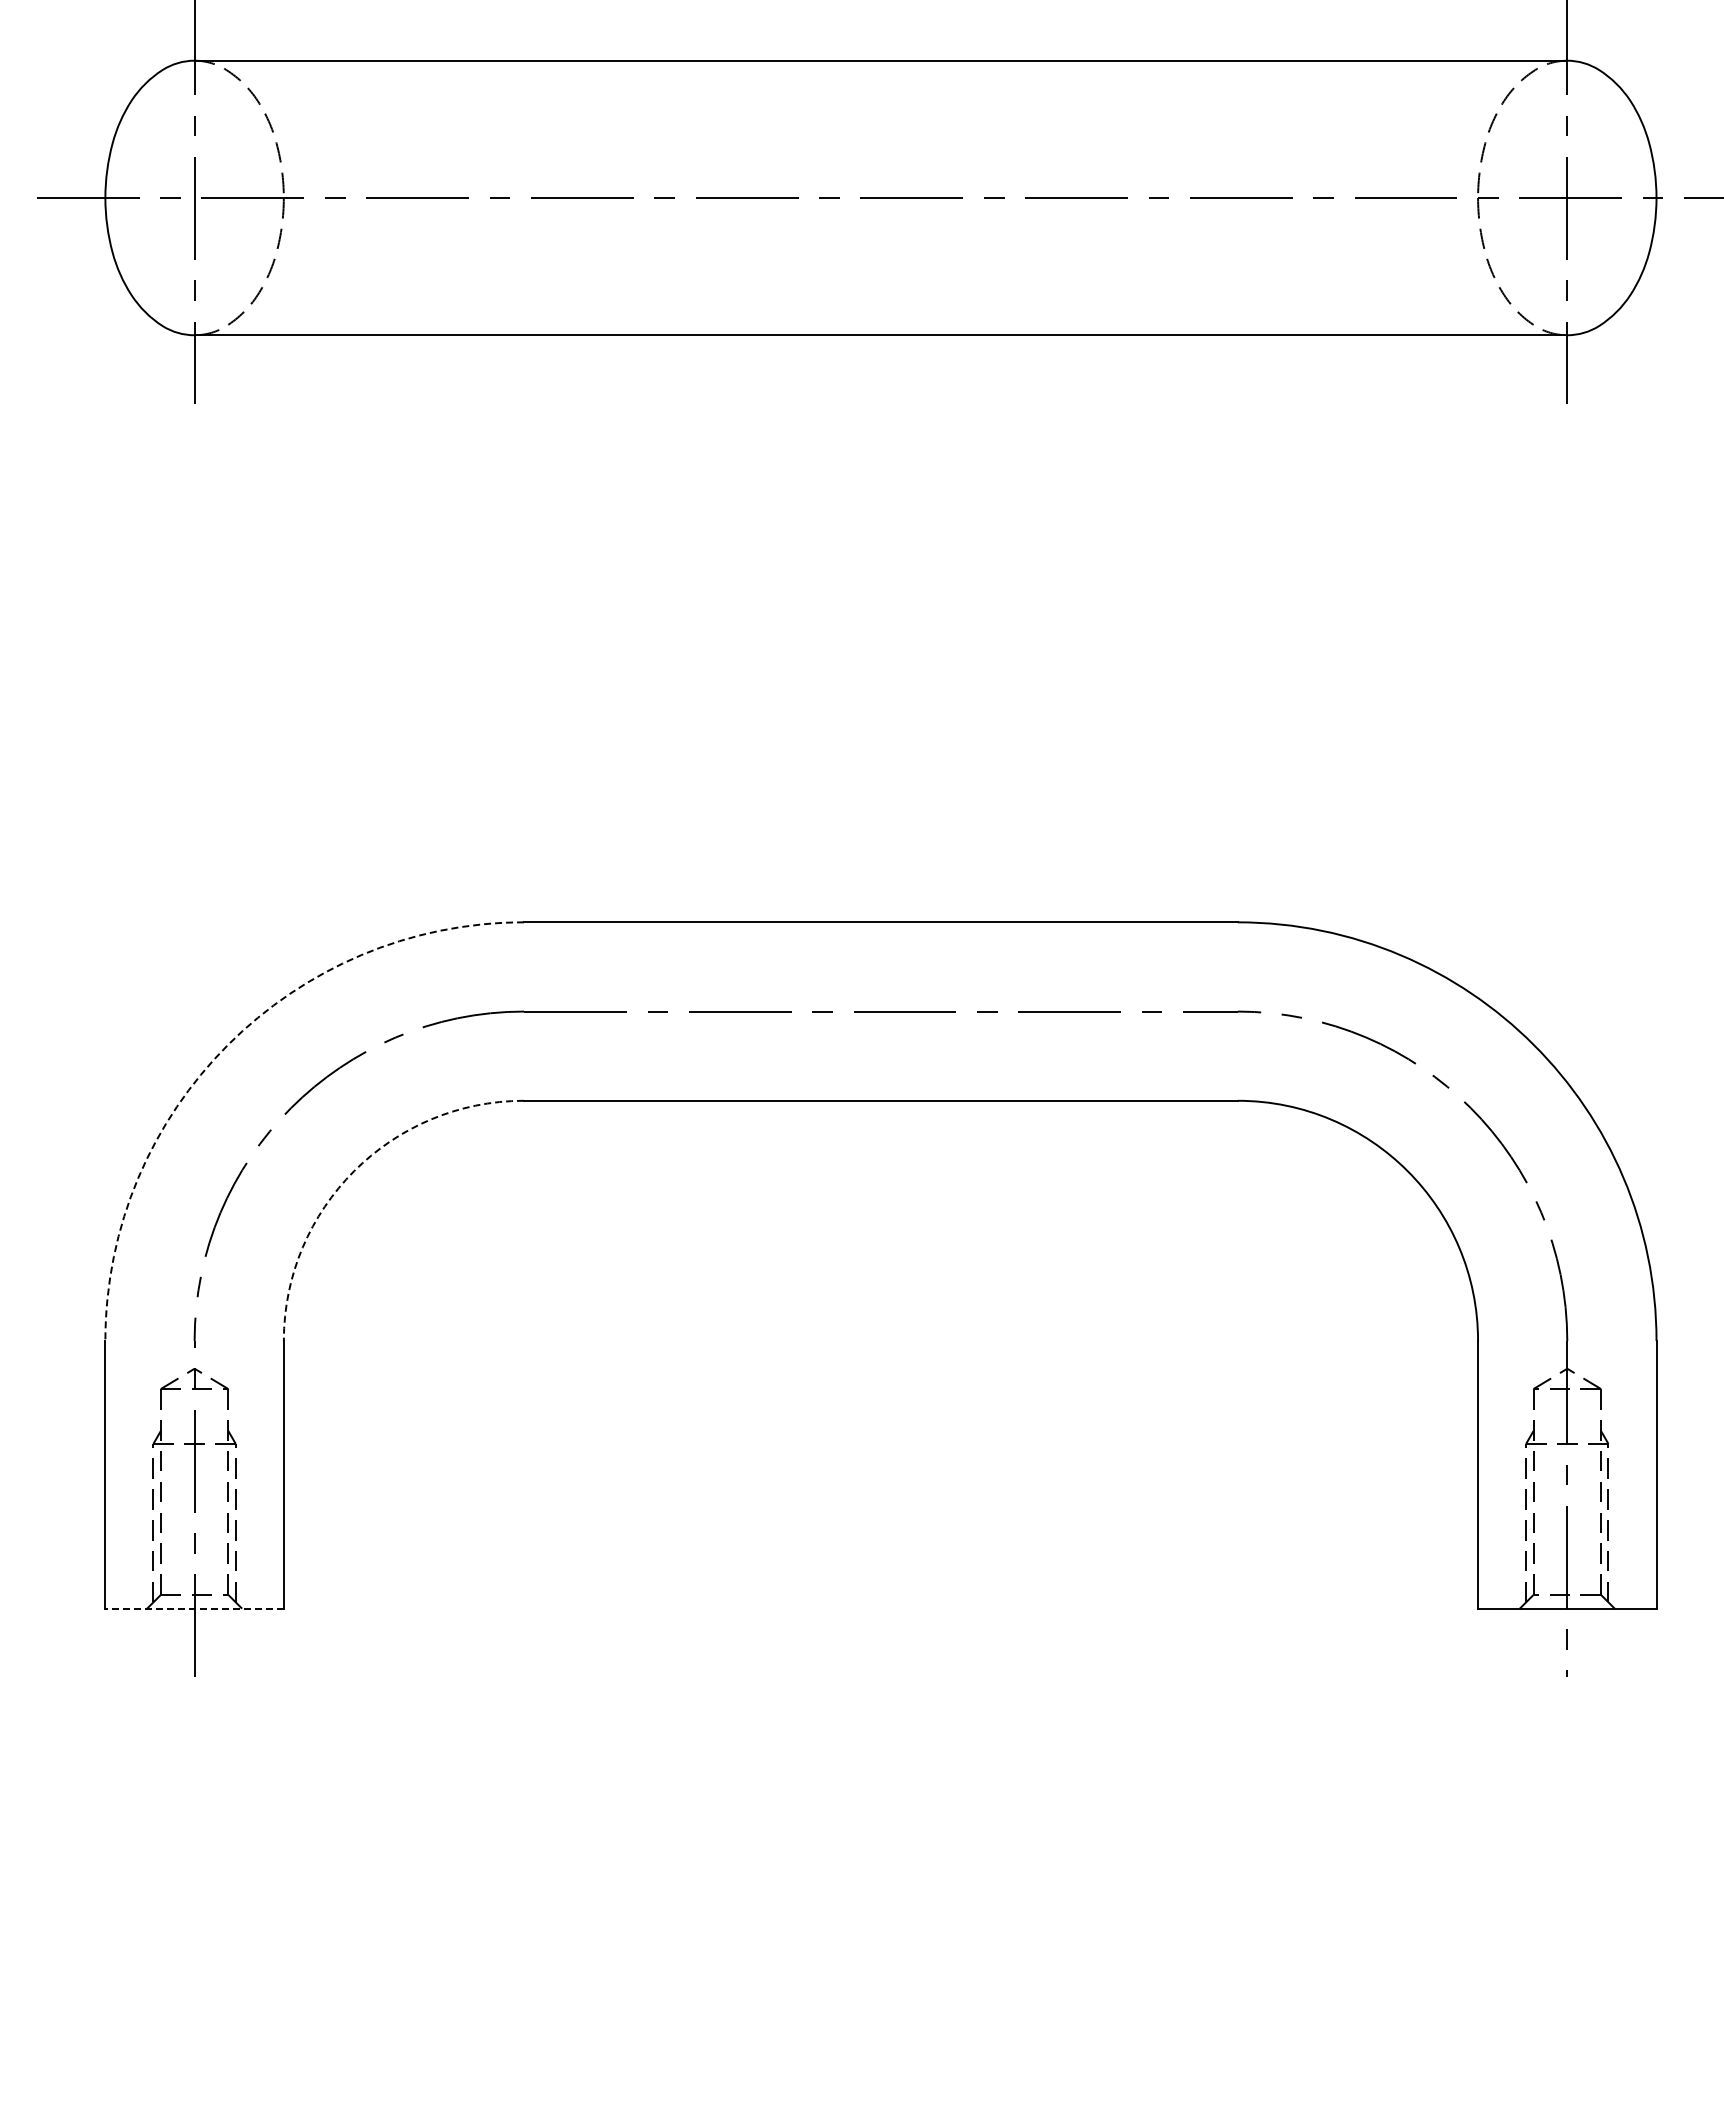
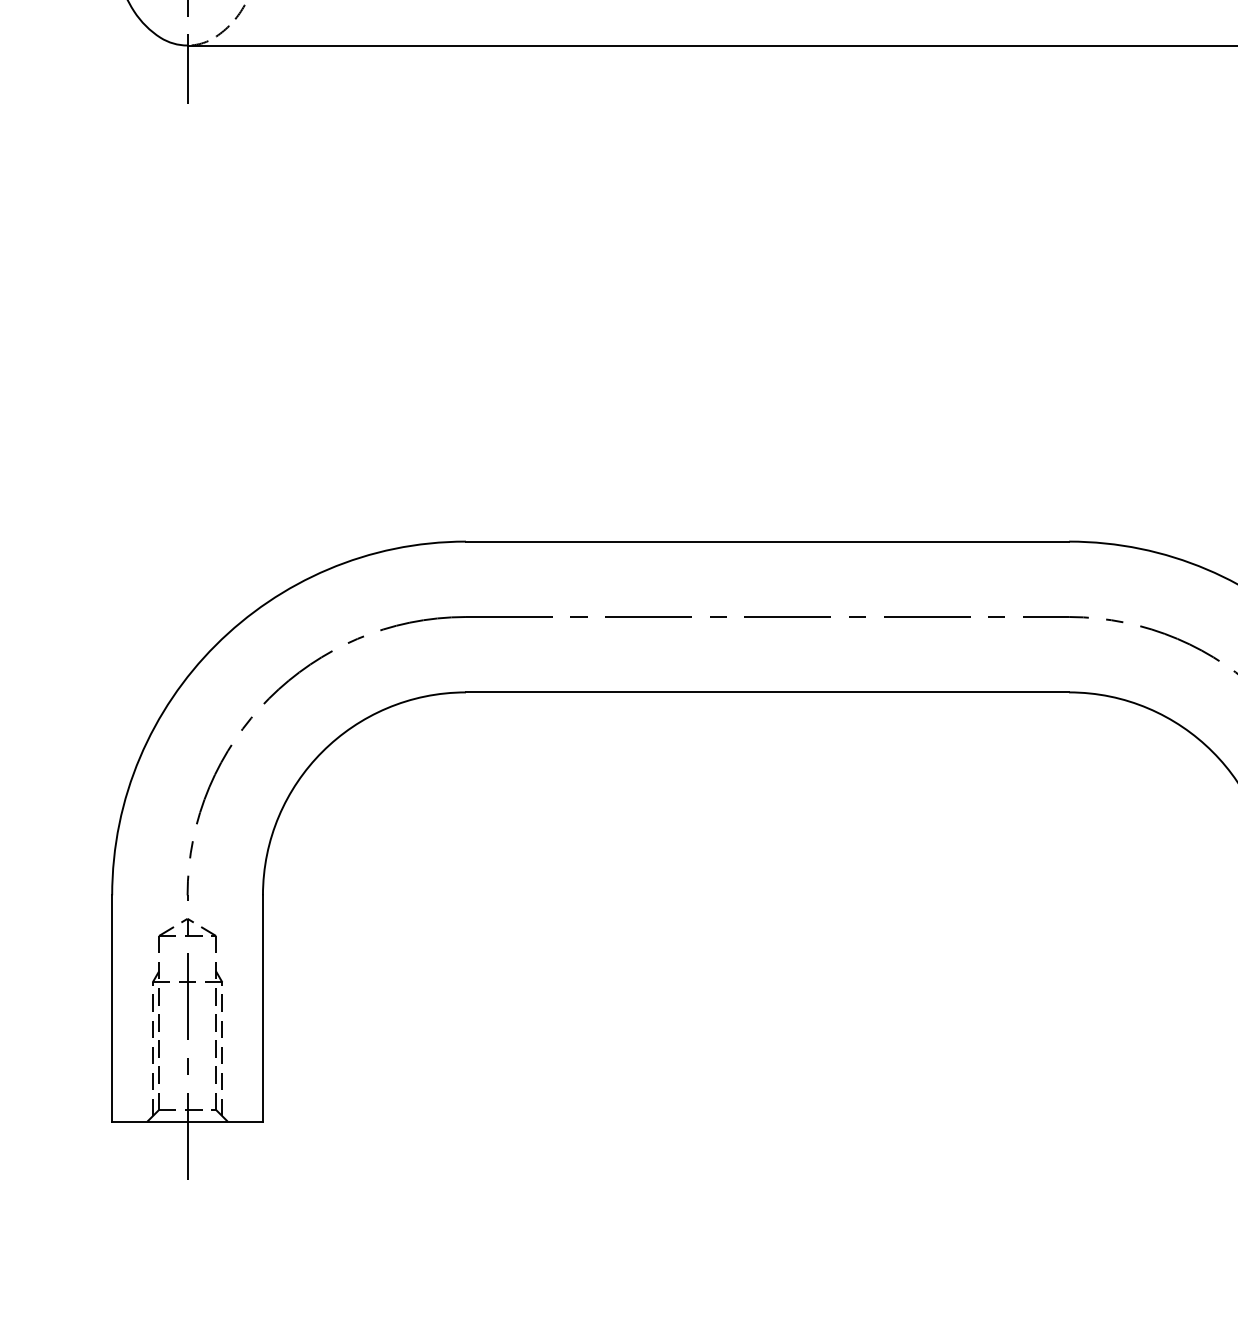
arc: (228, 1044) -> (216, 644), dashed -> solid
arc: (354, 1171) -> (322, 752), dashed -> solid
line: (194, 1608) -> (187, 1121), dashed -> solid

